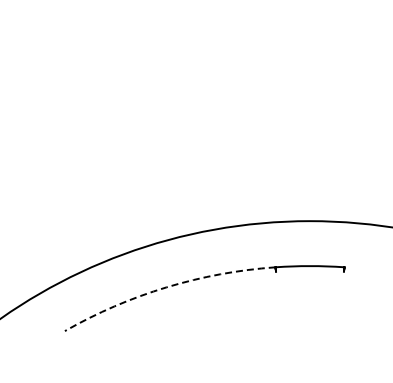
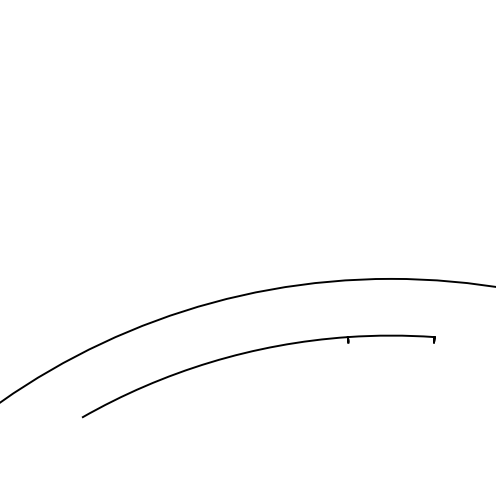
arc: (166, 287) -> (210, 362), dashed -> solid

